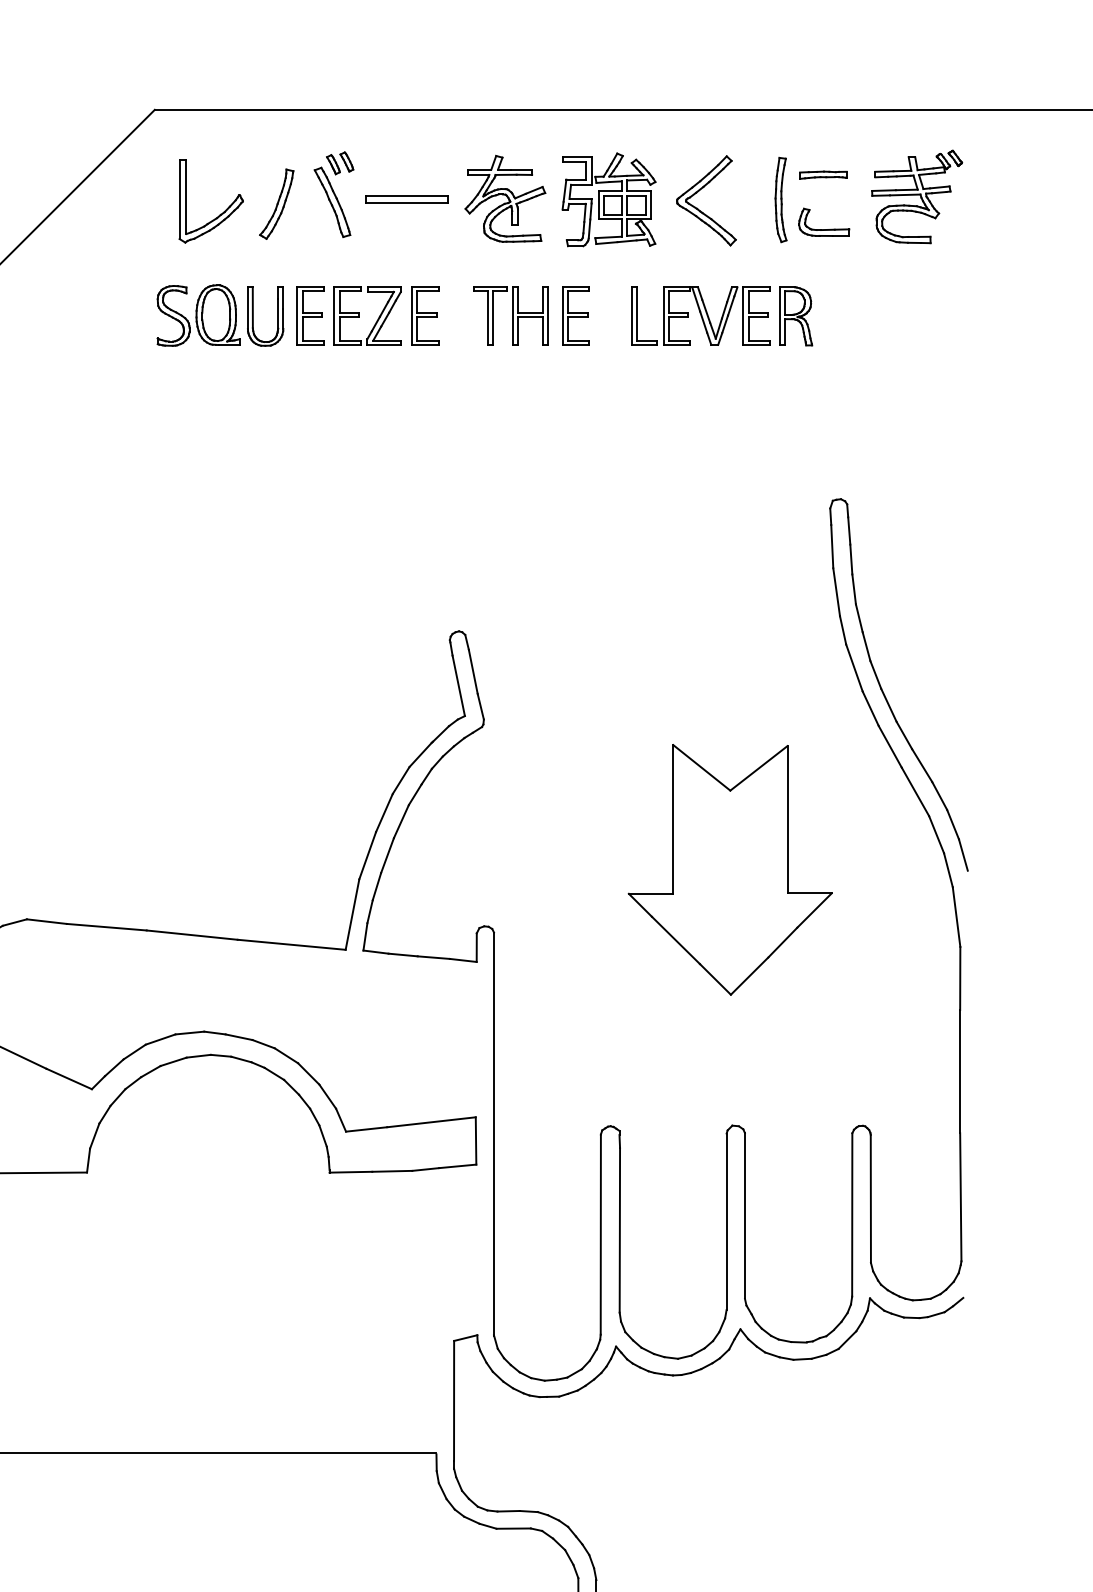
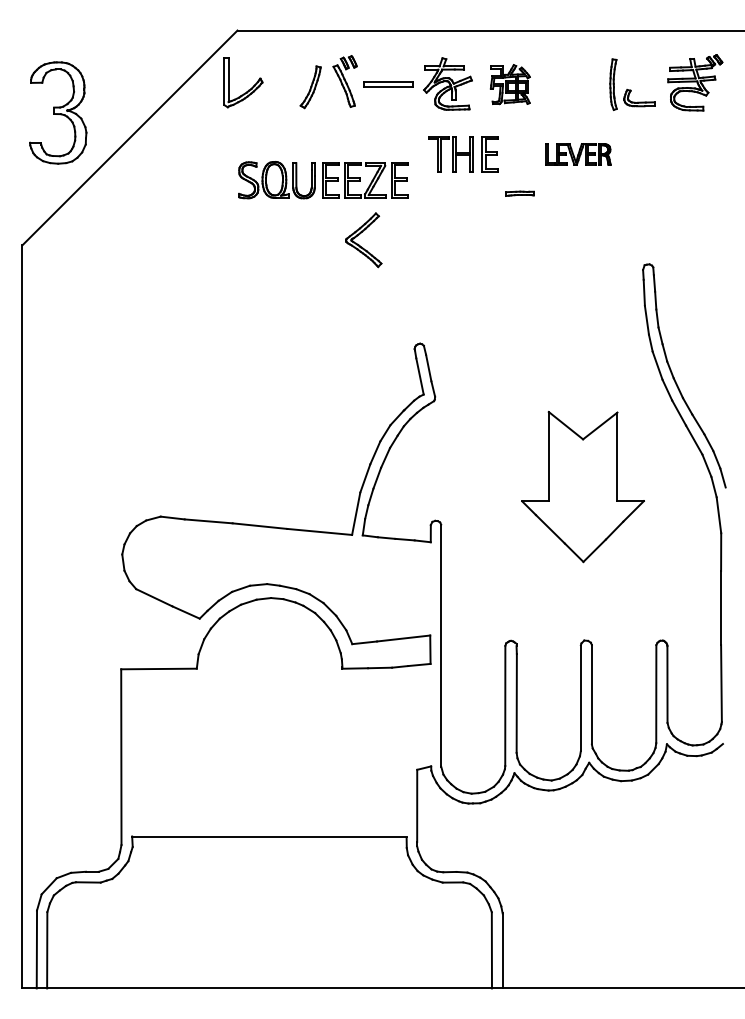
part: (822, 174) -> (519, 193), moved
part: (609, 199) -> (510, 84), size x0.7
part: (706, 201) -> (363, 240), moved
part: (219, 212) -> (248, 89), moved
part: (298, 316) -> (323, 180), moved
part: (722, 316) -> (578, 154), size x0.6

